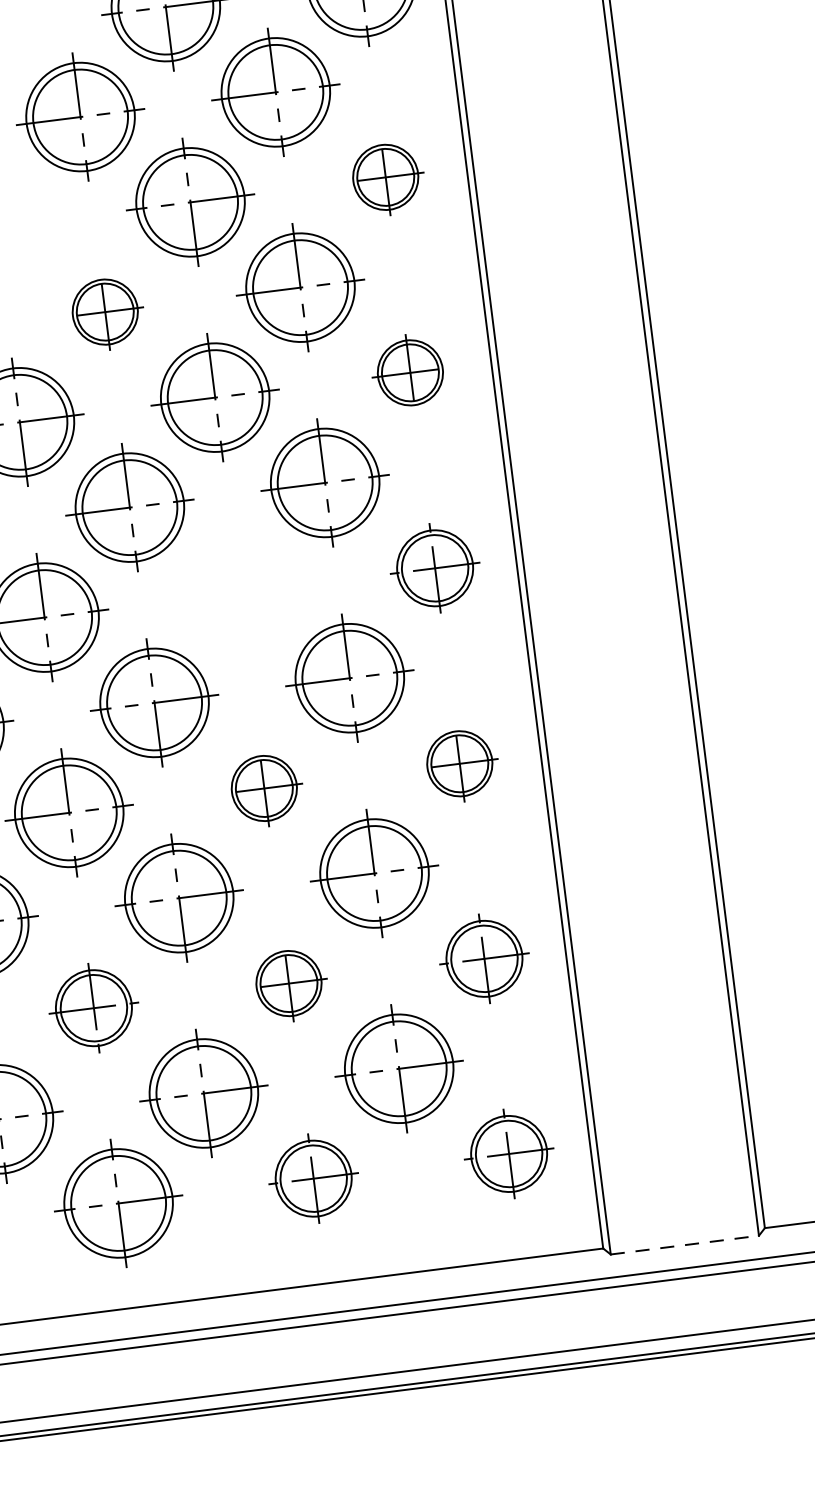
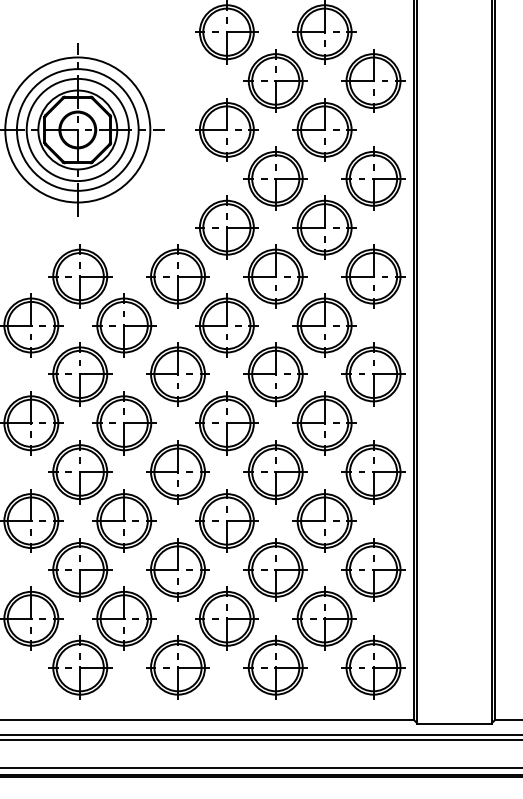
part: (385, 176) -> (373, 178), size x1.67
part: (104, 311) -> (226, 227), size x1.67
part: (410, 372) -> (373, 276), size x1.67
part: (435, 568) -> (373, 374), size x1.43
part: (239, 593) -> (275, 374), added
part: (459, 764) -> (373, 472), size x1.67
part: (264, 788) -> (275, 472), size x1.67
part: (484, 957) -> (373, 569), size x1.43
part: (288, 982) -> (275, 569), size x1.67
part: (92, 1007) -> (177, 569), size x1.43
part: (509, 1153) -> (373, 667), size x1.43
part: (313, 1178) -> (275, 667), size x1.43
line: (684, 1245) -> (454, 723), dashed -> solid

